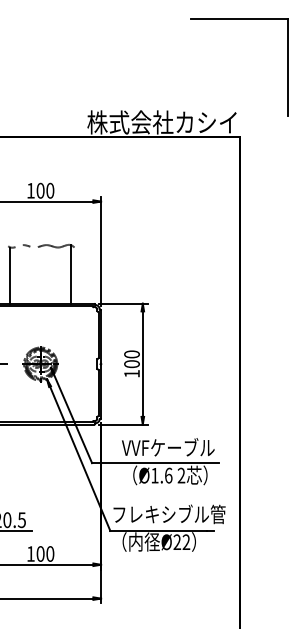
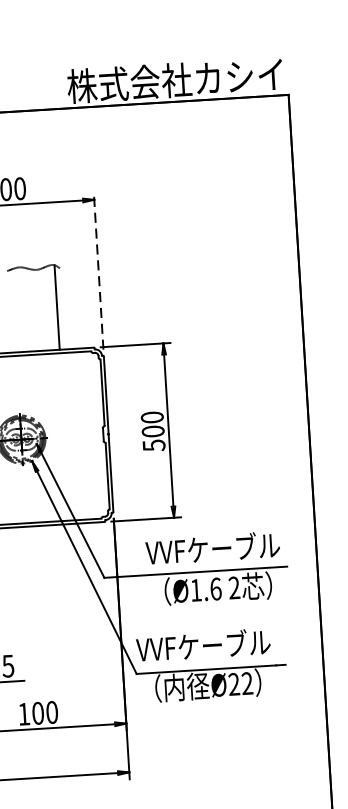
line: (101, 250) -> (99, 270), solid -> dashed
text: (131, 373) -> (153, 445), 100 -> 500
text: (168, 514) -> (219, 645), フレキシブル管 -> VVFケーブル

